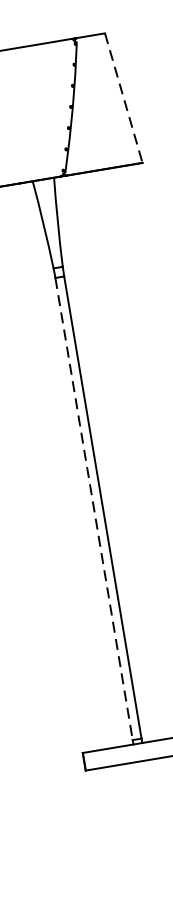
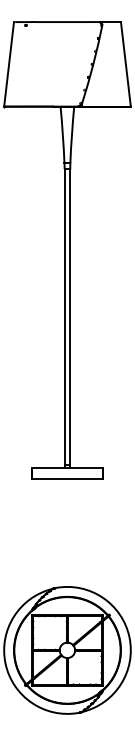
line: (123, 98) -> (125, 64), dashed -> solid
line: (94, 509) -> (64, 317), dashed -> solid

